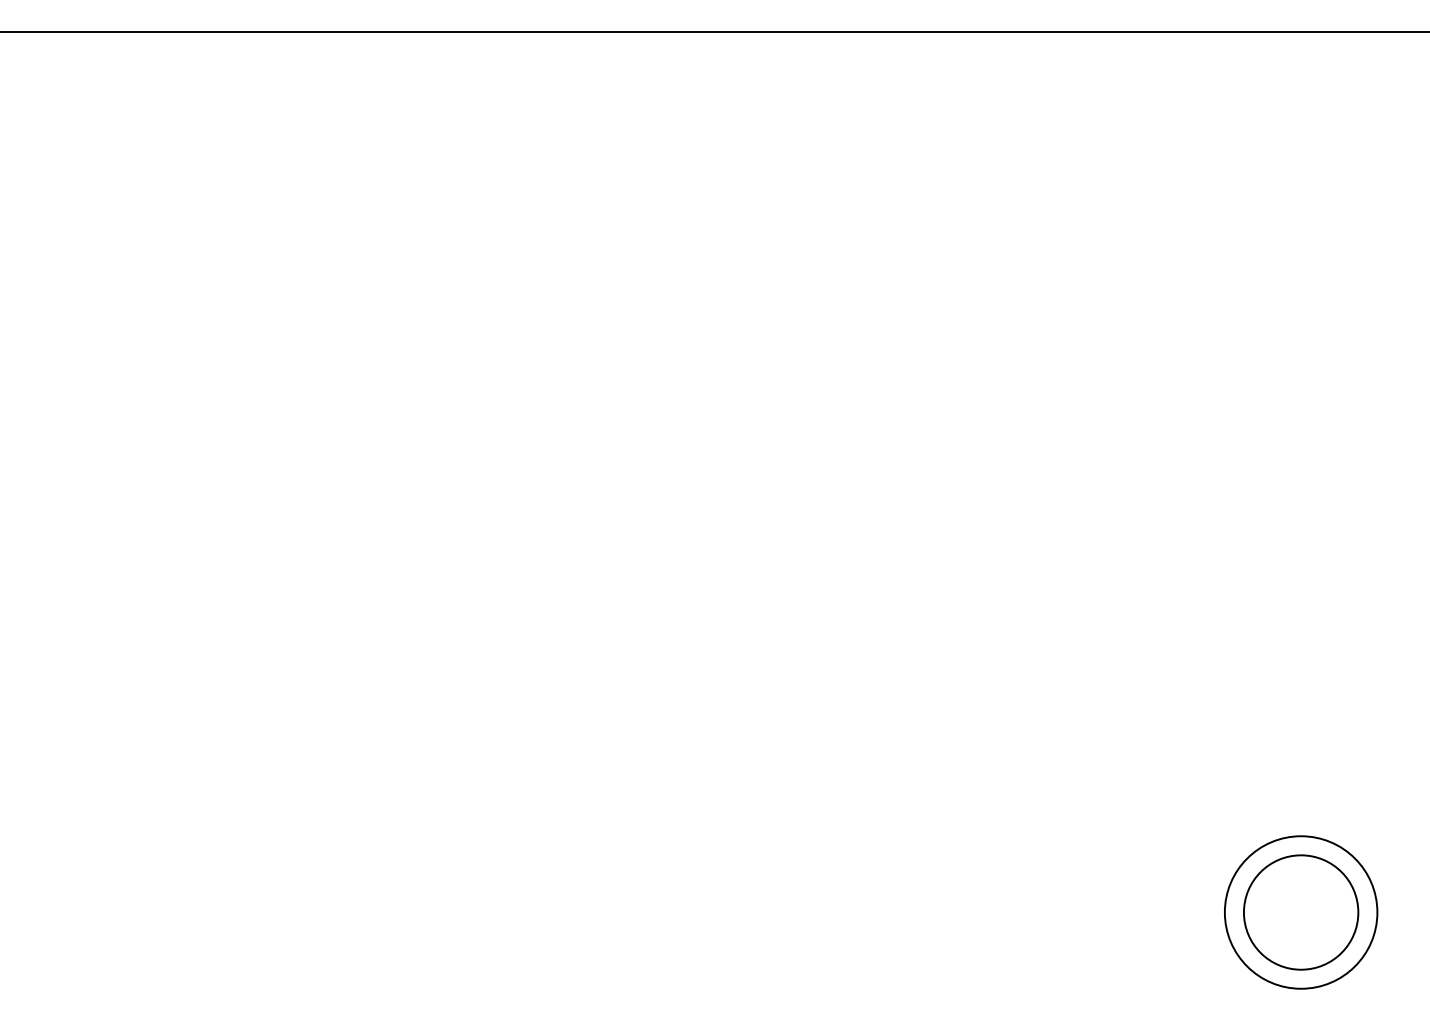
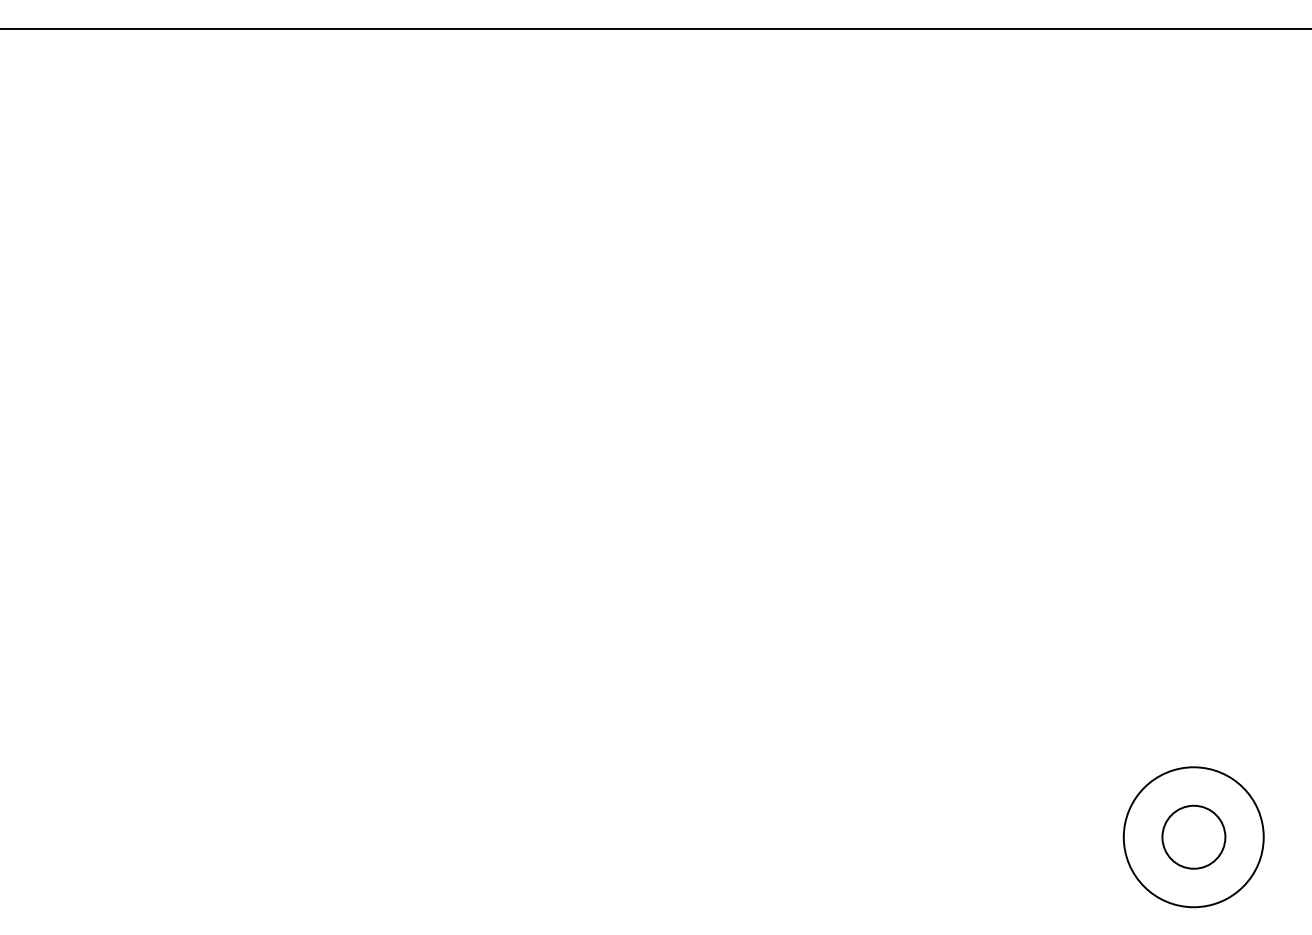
part: (1301, 912) -> (1194, 837), size x0.6

